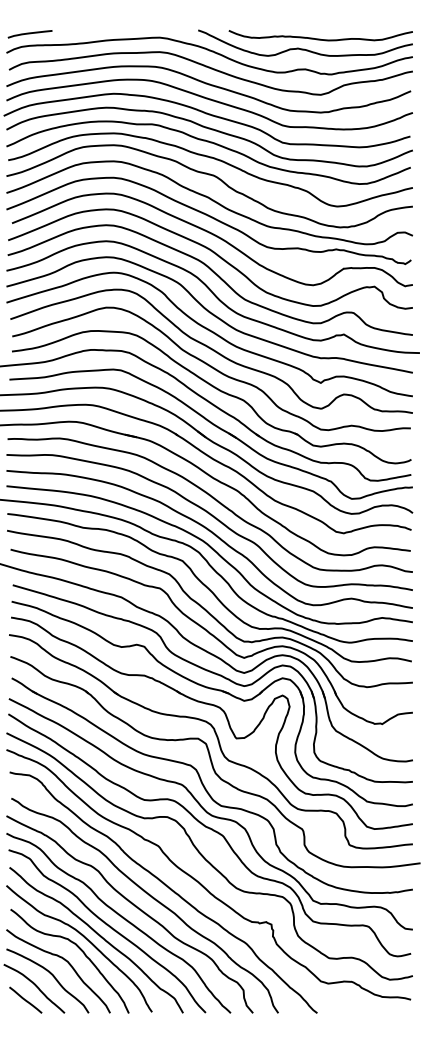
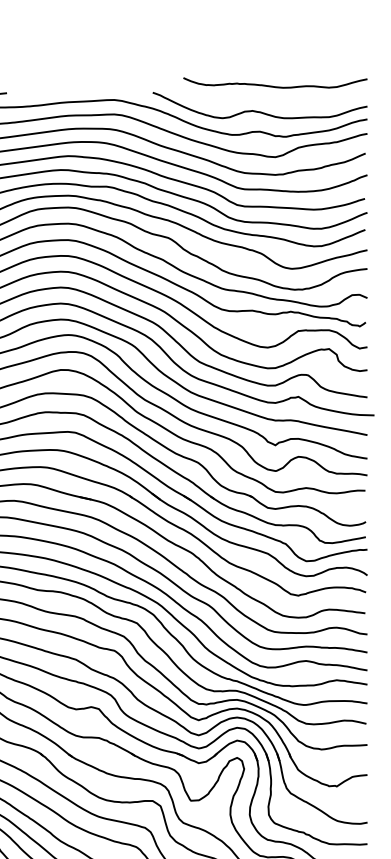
curve: (320, 38) -> (275, 85), moved

